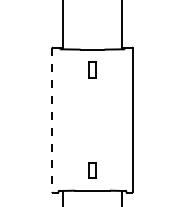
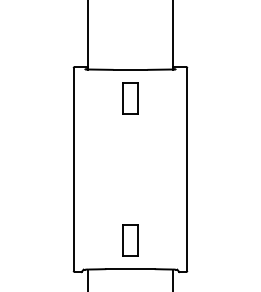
part: (92, 69) -> (130, 98), size x1.43
line: (52, 120) -> (73, 170), dashed -> solid
part: (92, 170) -> (130, 240), size x1.43

